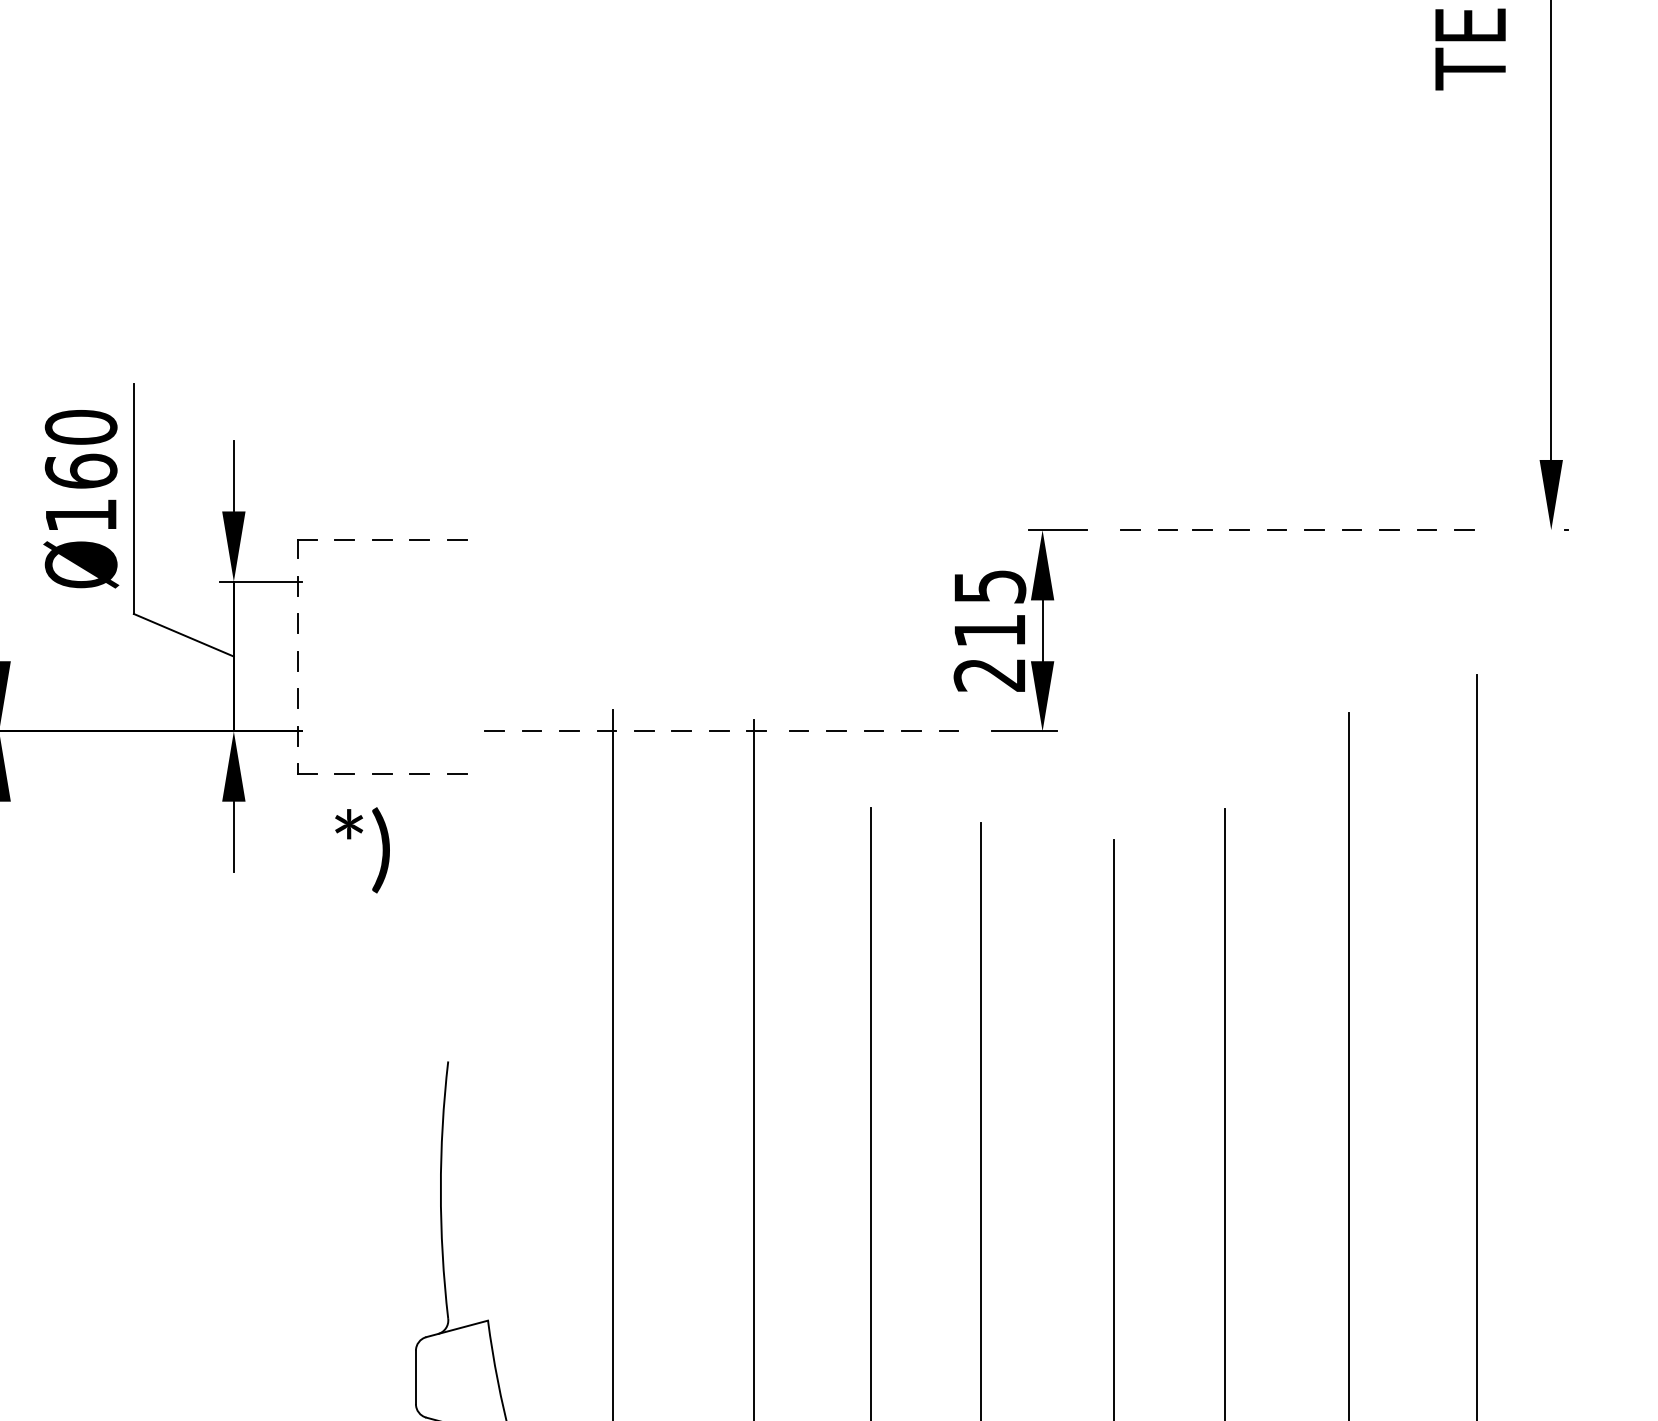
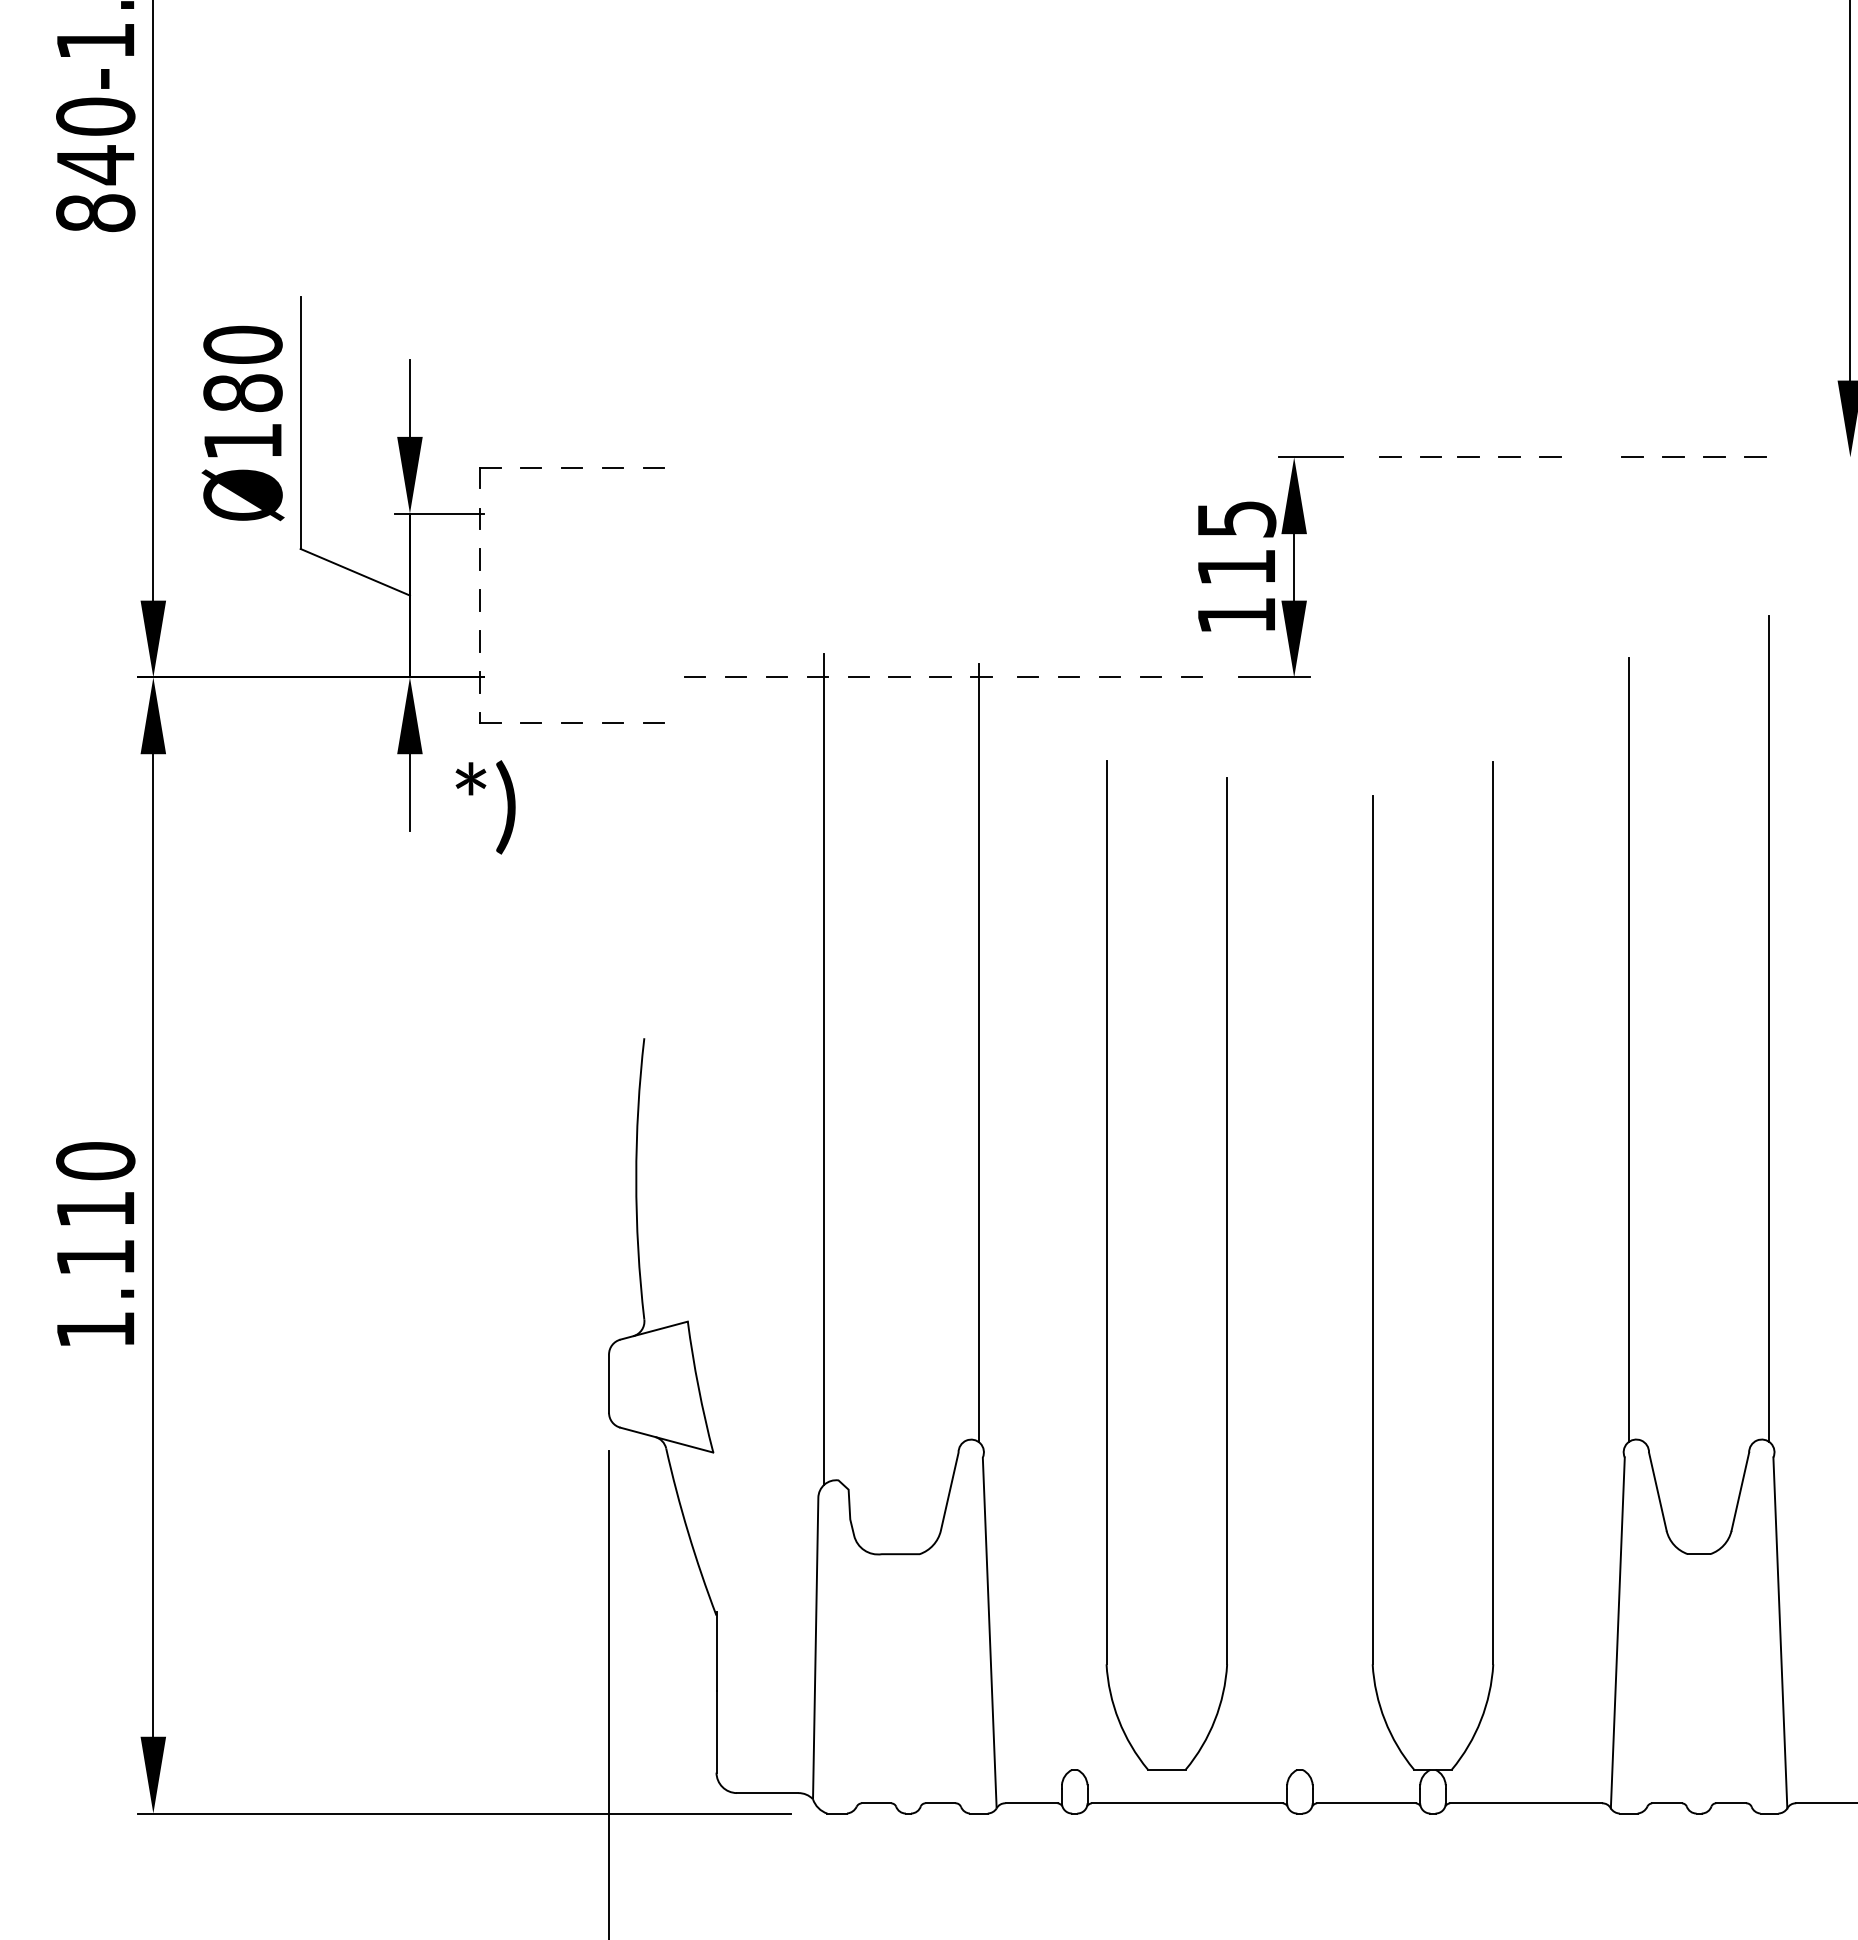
text: (80, 470) -> (242, 392), Ø160 -> Ø180
line: (1314, 529) -> (1591, 456), removed
text: (988, 675) -> (1235, 616), 215 -> 115
text: (362, 850) -> (485, 807), moved

